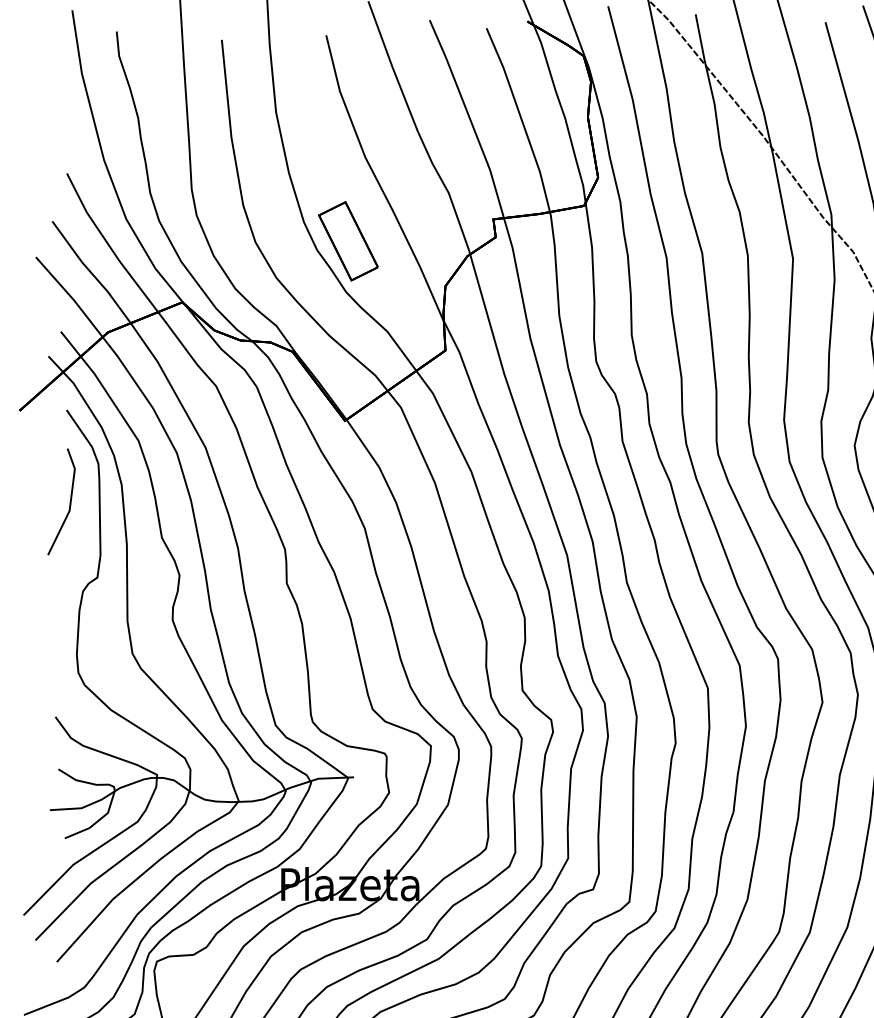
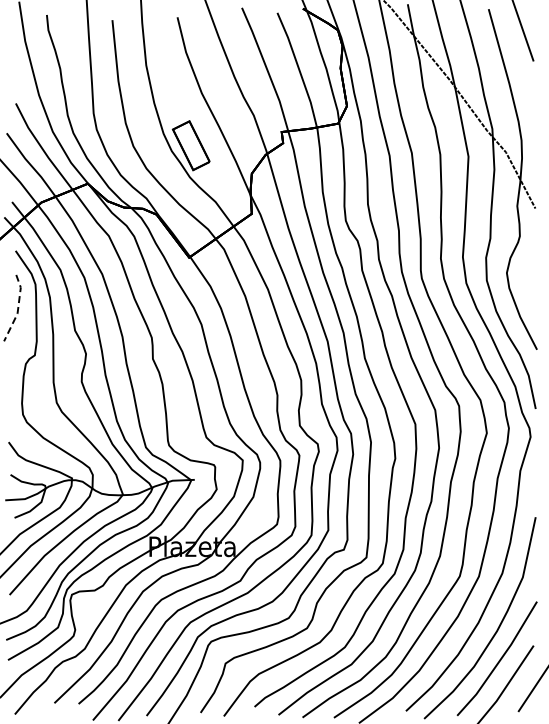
line: (71, 502) -> (18, 308), solid -> dashed

